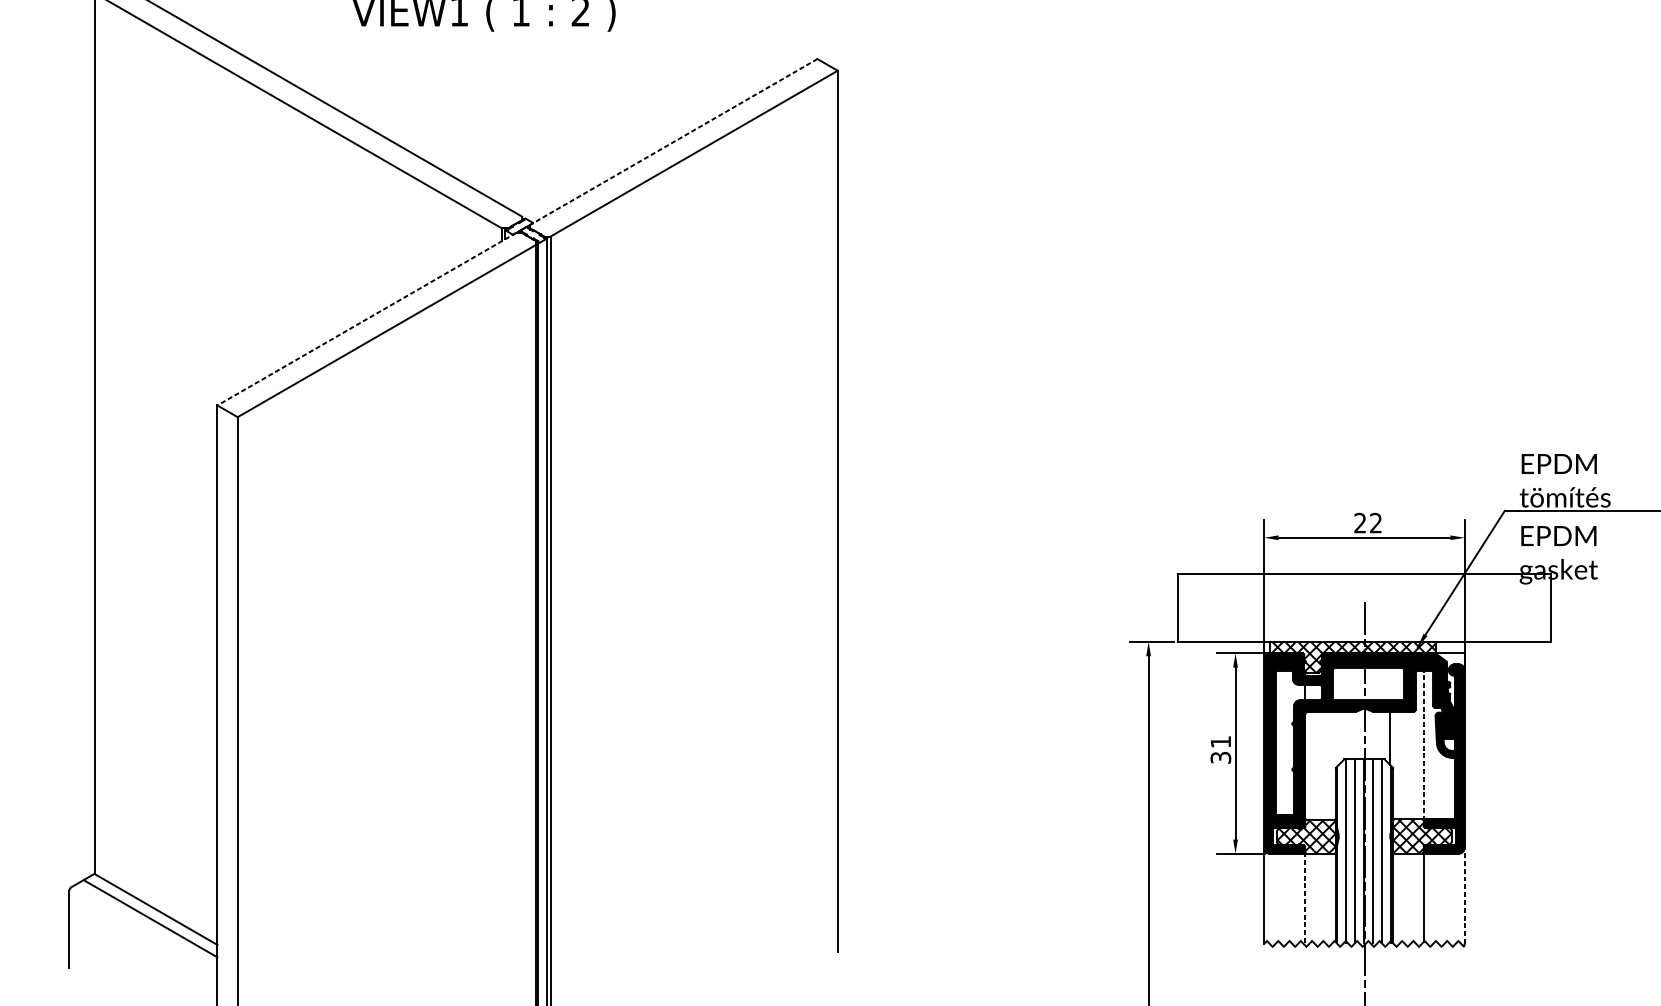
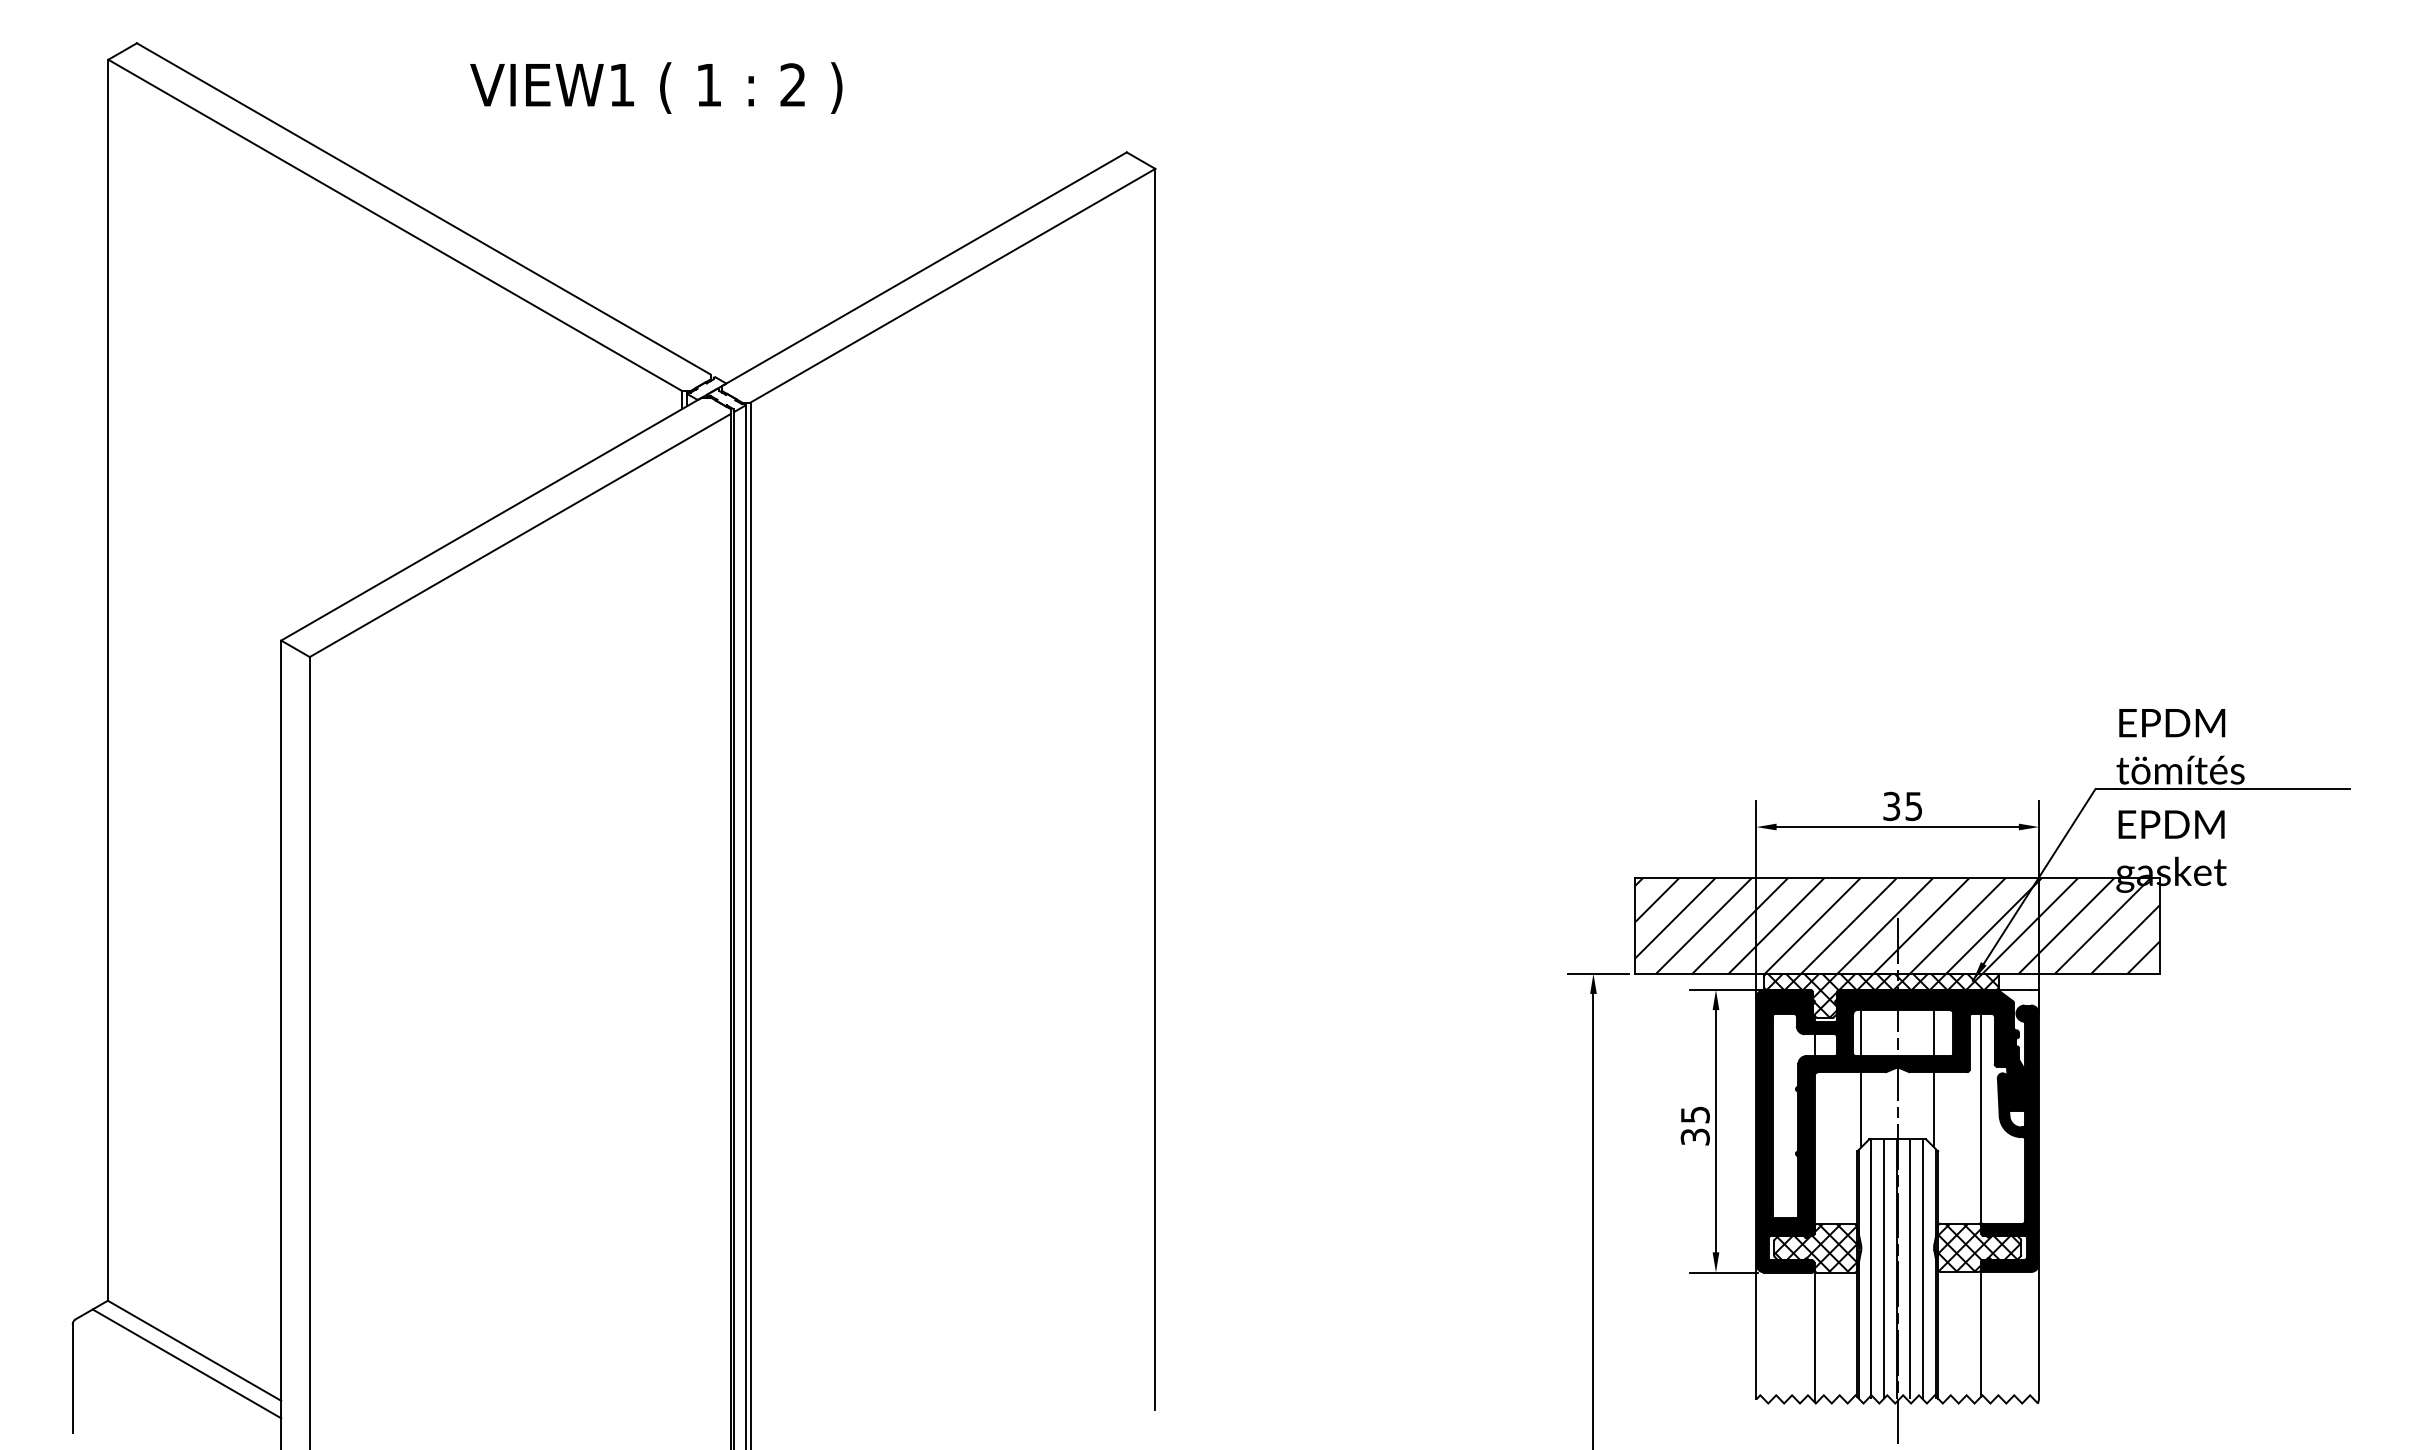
line: (673, 142) -> (924, 269), dashed -> solid
line: (366, 319) -> (491, 519), dashed -> solid
text: (1367, 523) -> (1902, 806), 22 -> 35
hatch: (1364, 607) -> (1897, 925), added
line: (1338, 684) -> (1861, 1033), added
line: (1390, 684) -> (1934, 1033), added
line: (1338, 738) -> (1861, 1109), added
text: (1221, 741) -> (1695, 1114), 31 -> 35
line: (1423, 746) -> (1980, 1120), dashed -> solid
line: (1465, 895) -> (2039, 1331), dashed -> solid
line: (1305, 899) -> (1814, 1336), dashed -> solid

